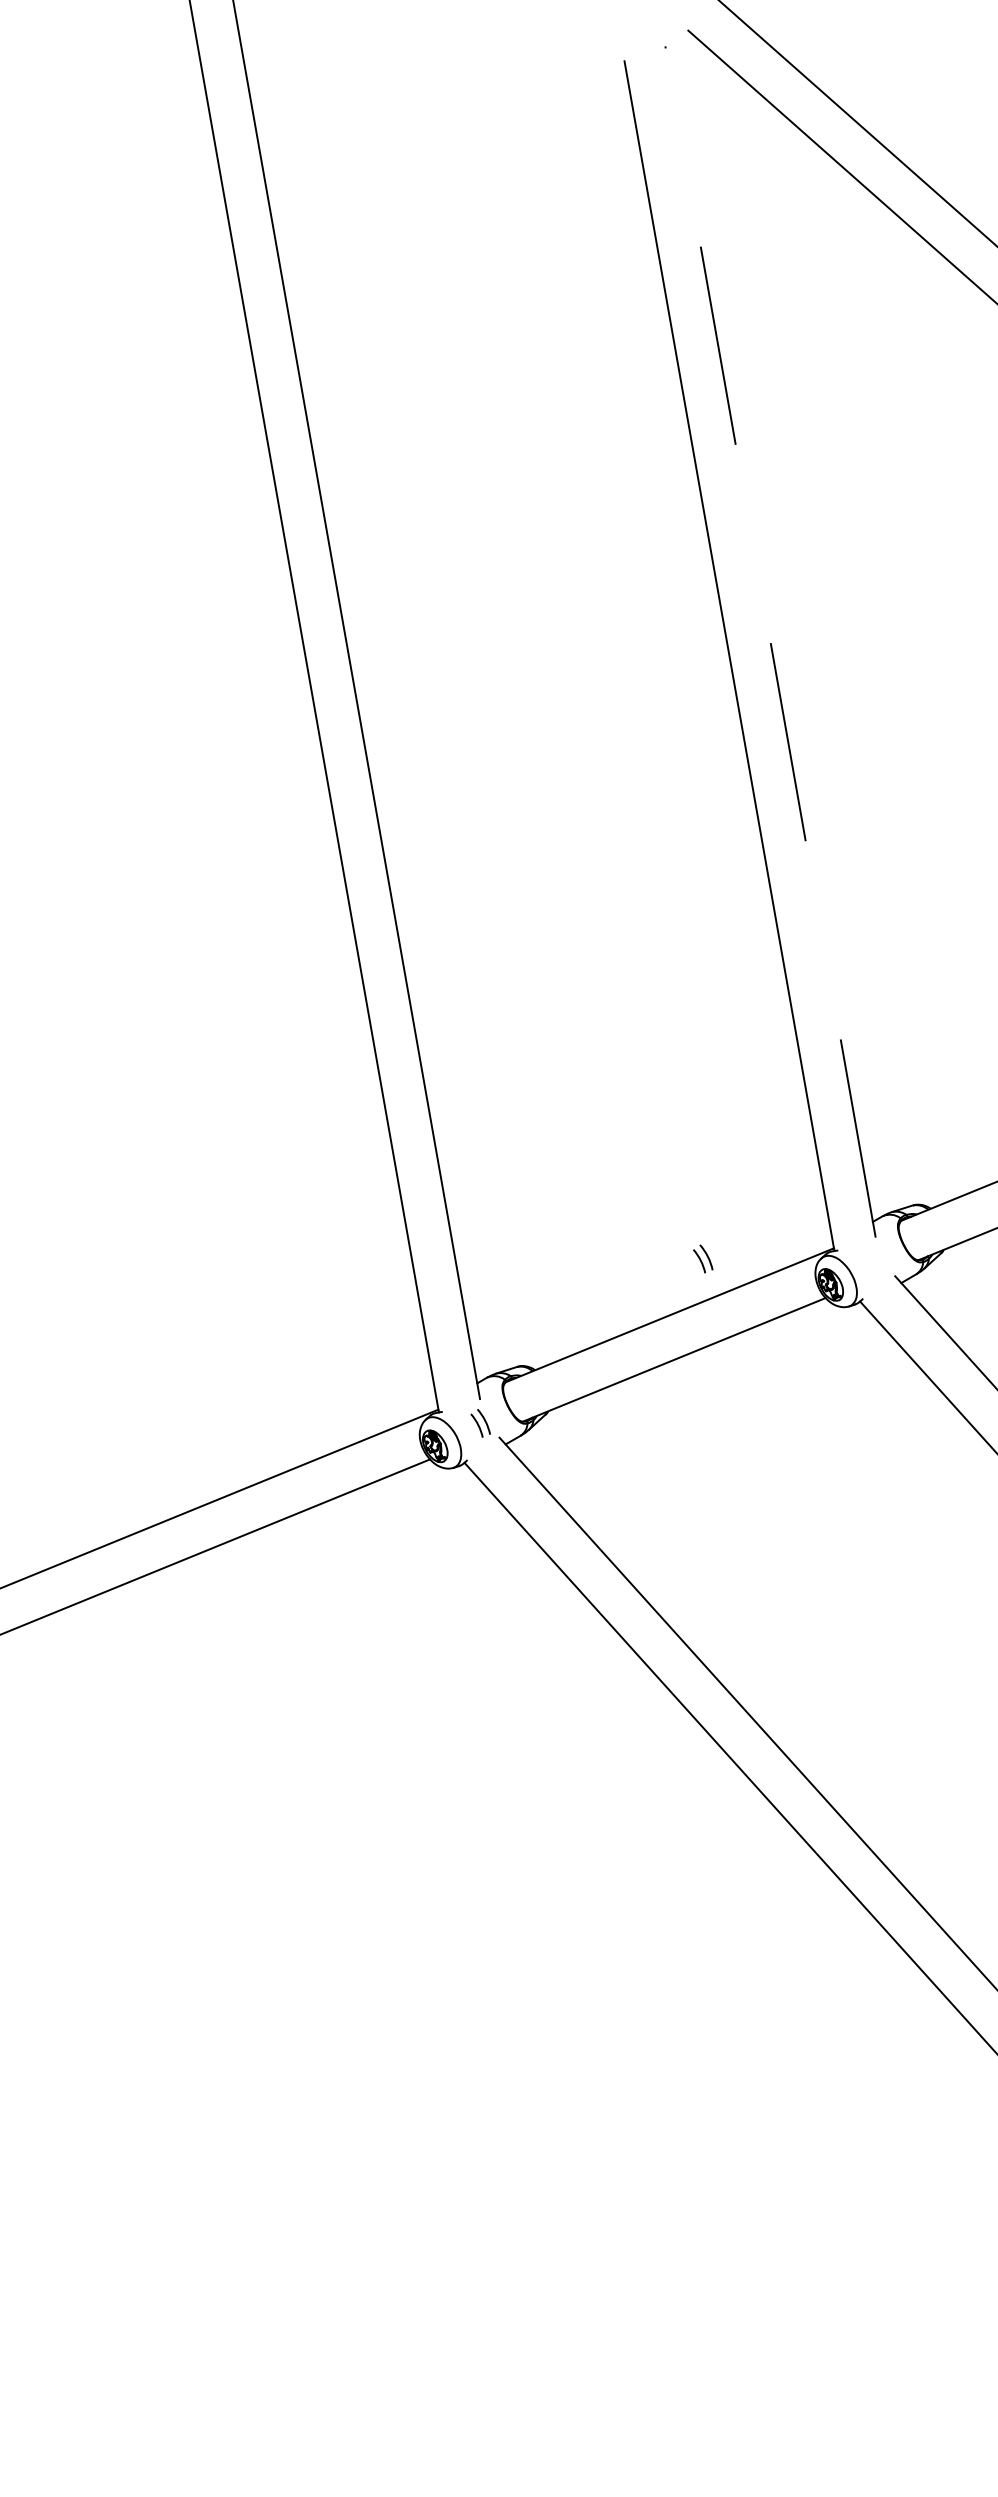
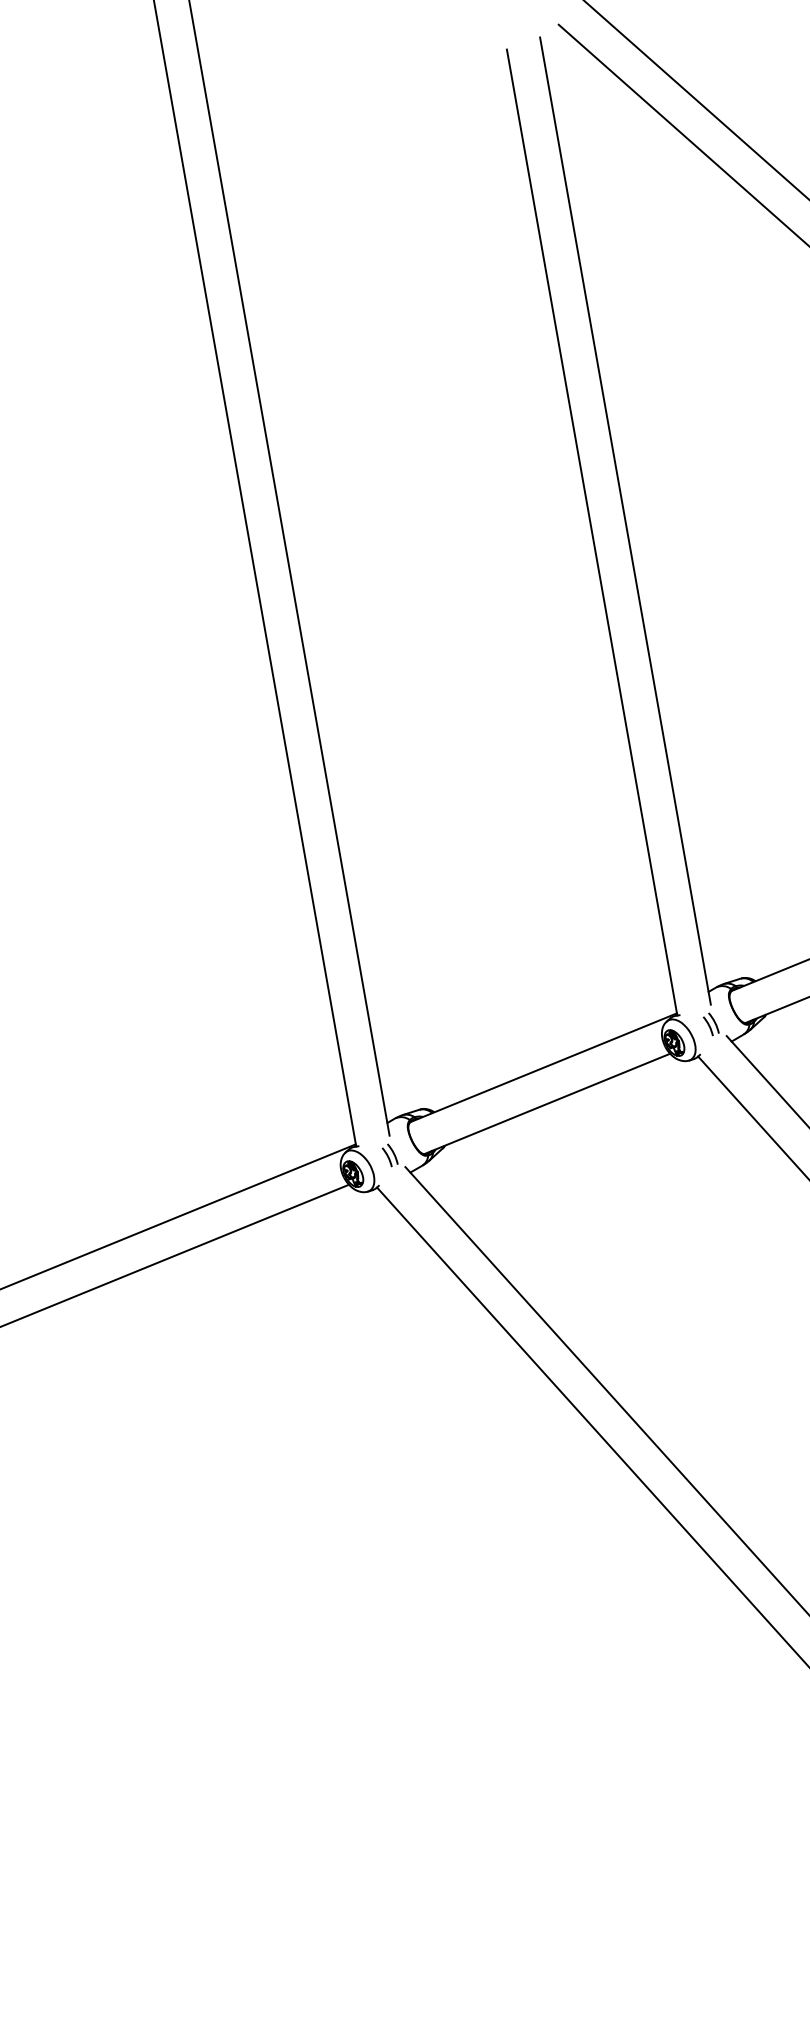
line: (770, 642) -> (625, 521), dashed -> solid
part: (703, 1258) -> (711, 1024), moved

